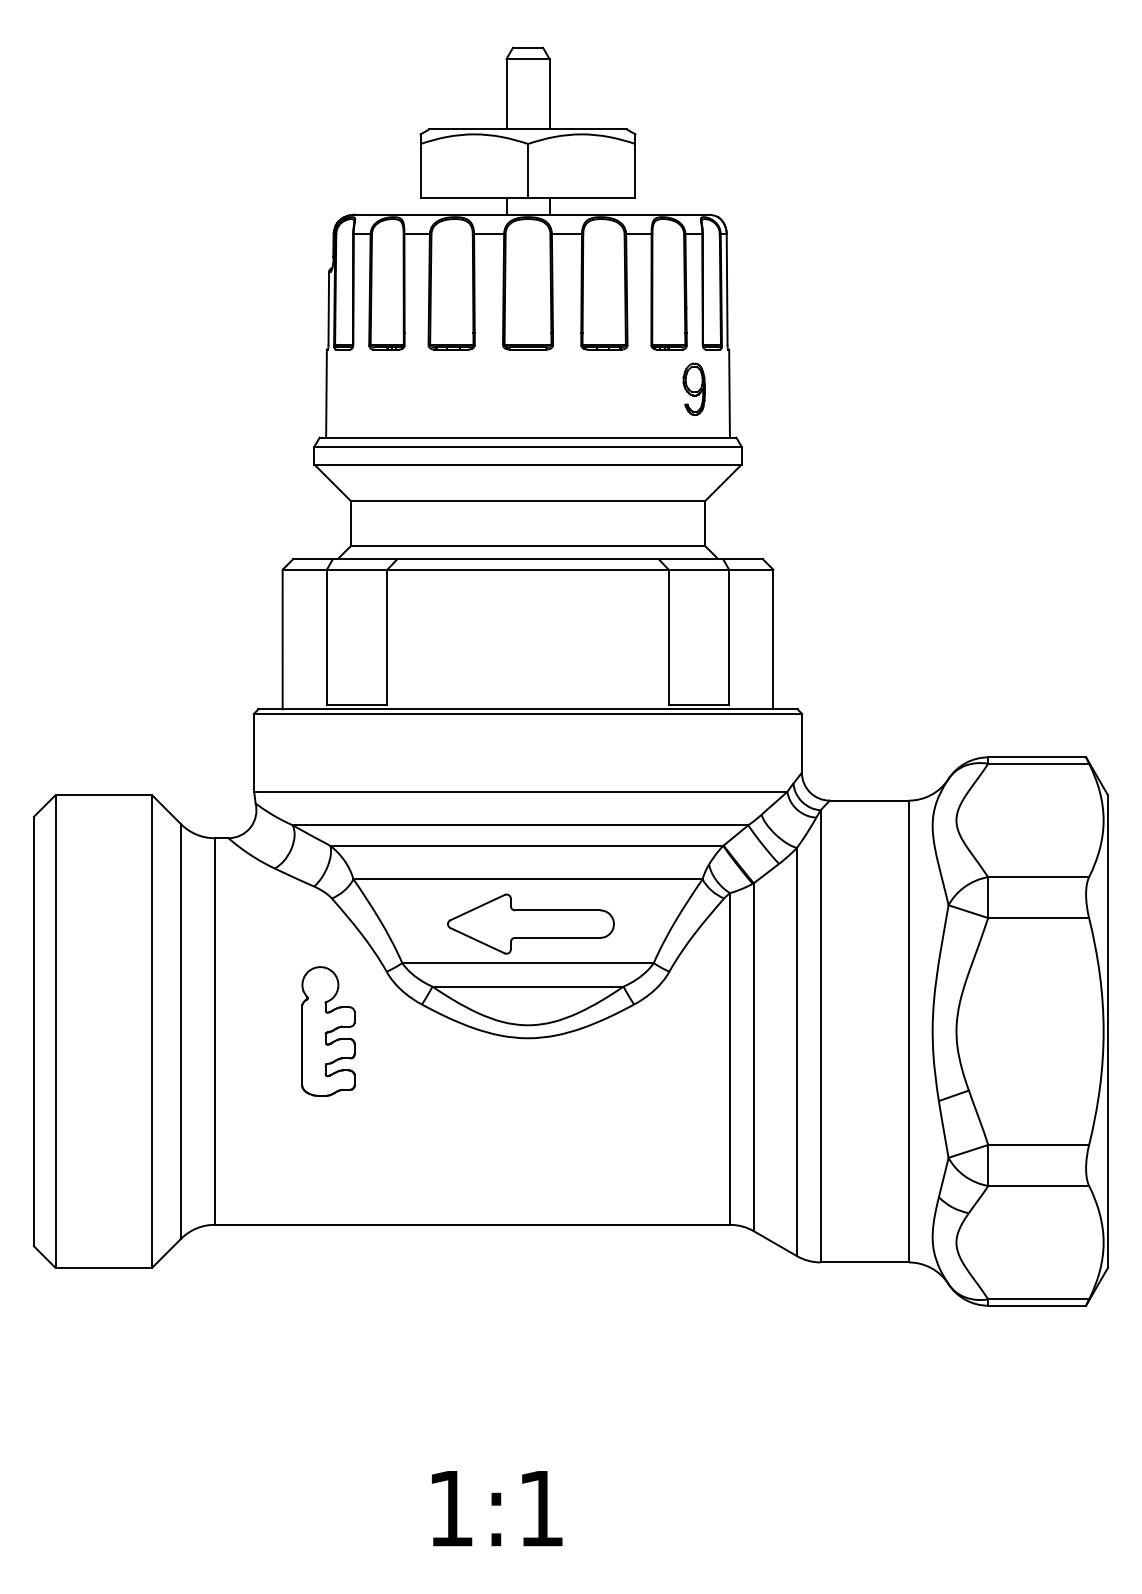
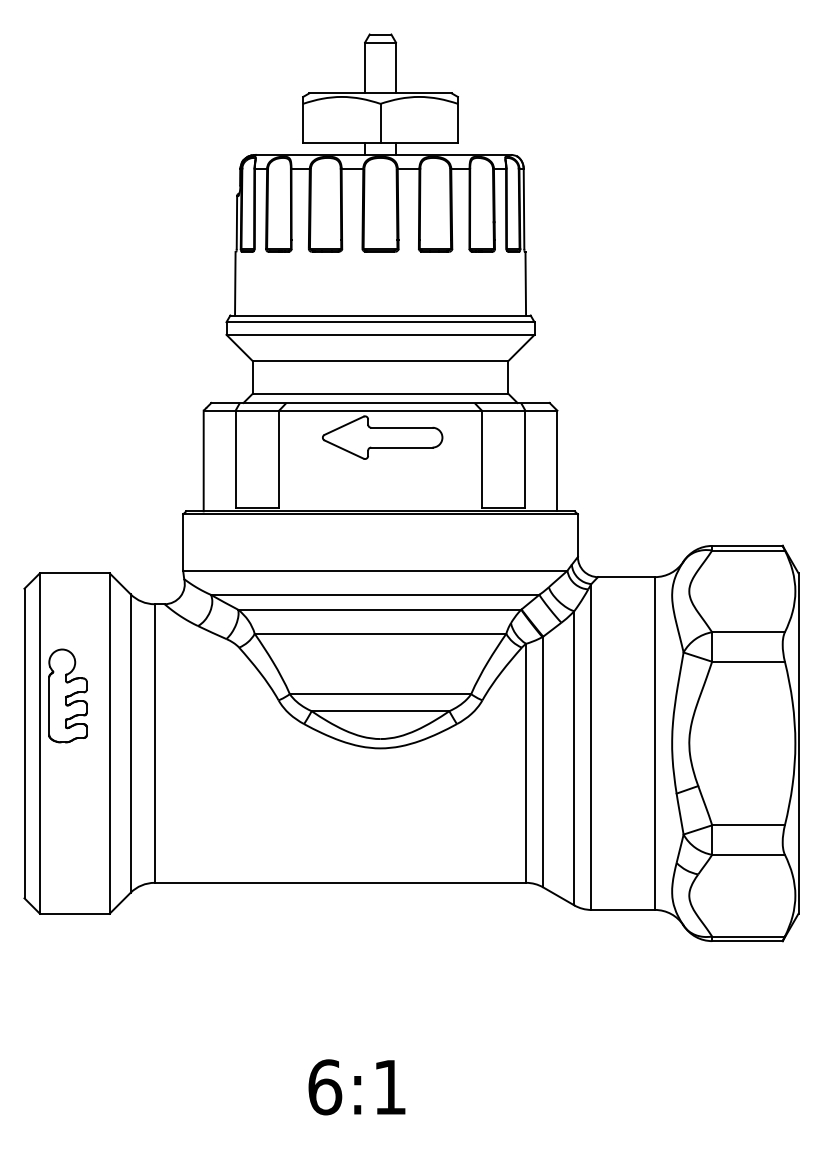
part: (693, 389) -> (499, 280), removed
part: (530, 923) -> (382, 437), moved
part: (328, 1031) -> (68, 695), moved
text: (451, 1508) -> (325, 1087), 1:1 -> 6:1

